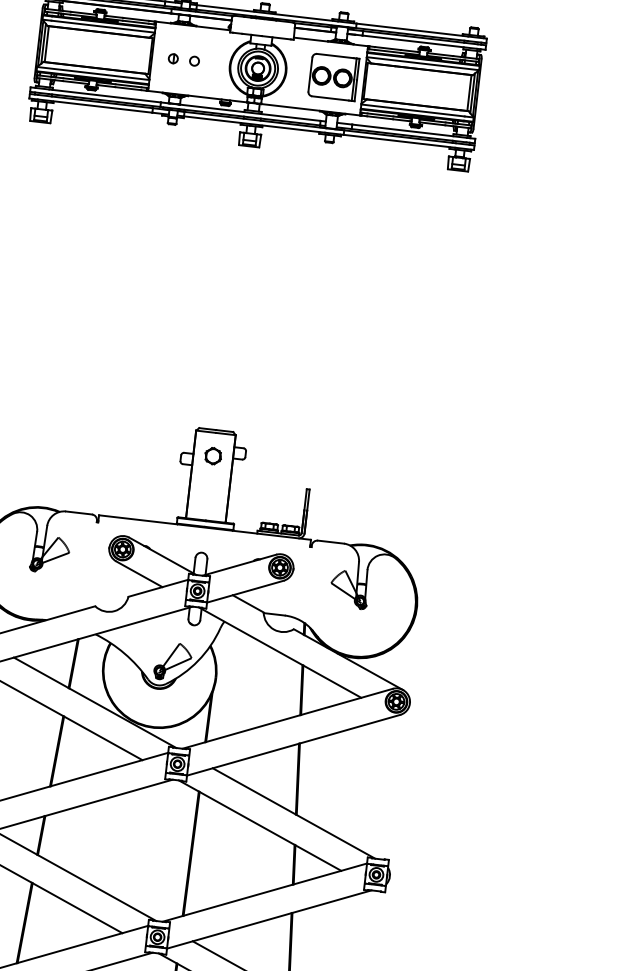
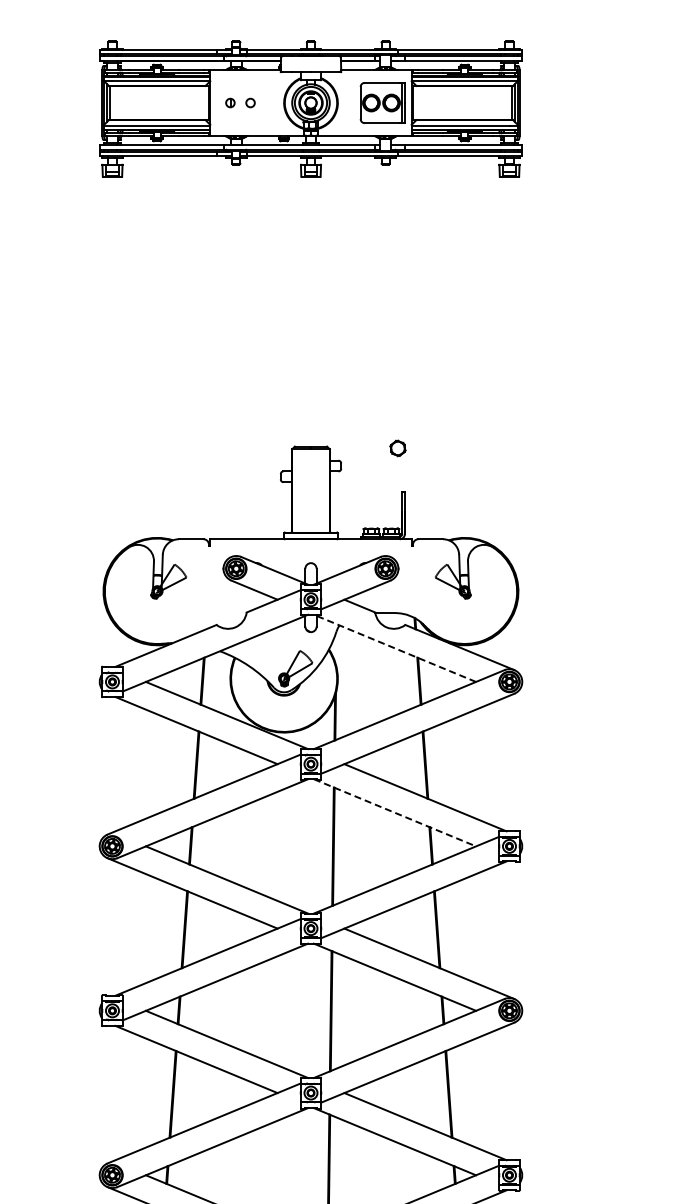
part: (212, 456) -> (397, 448), moved
line: (280, 652) -> (395, 648), solid -> dashed
line: (260, 825) -> (395, 812), solid -> dashed

